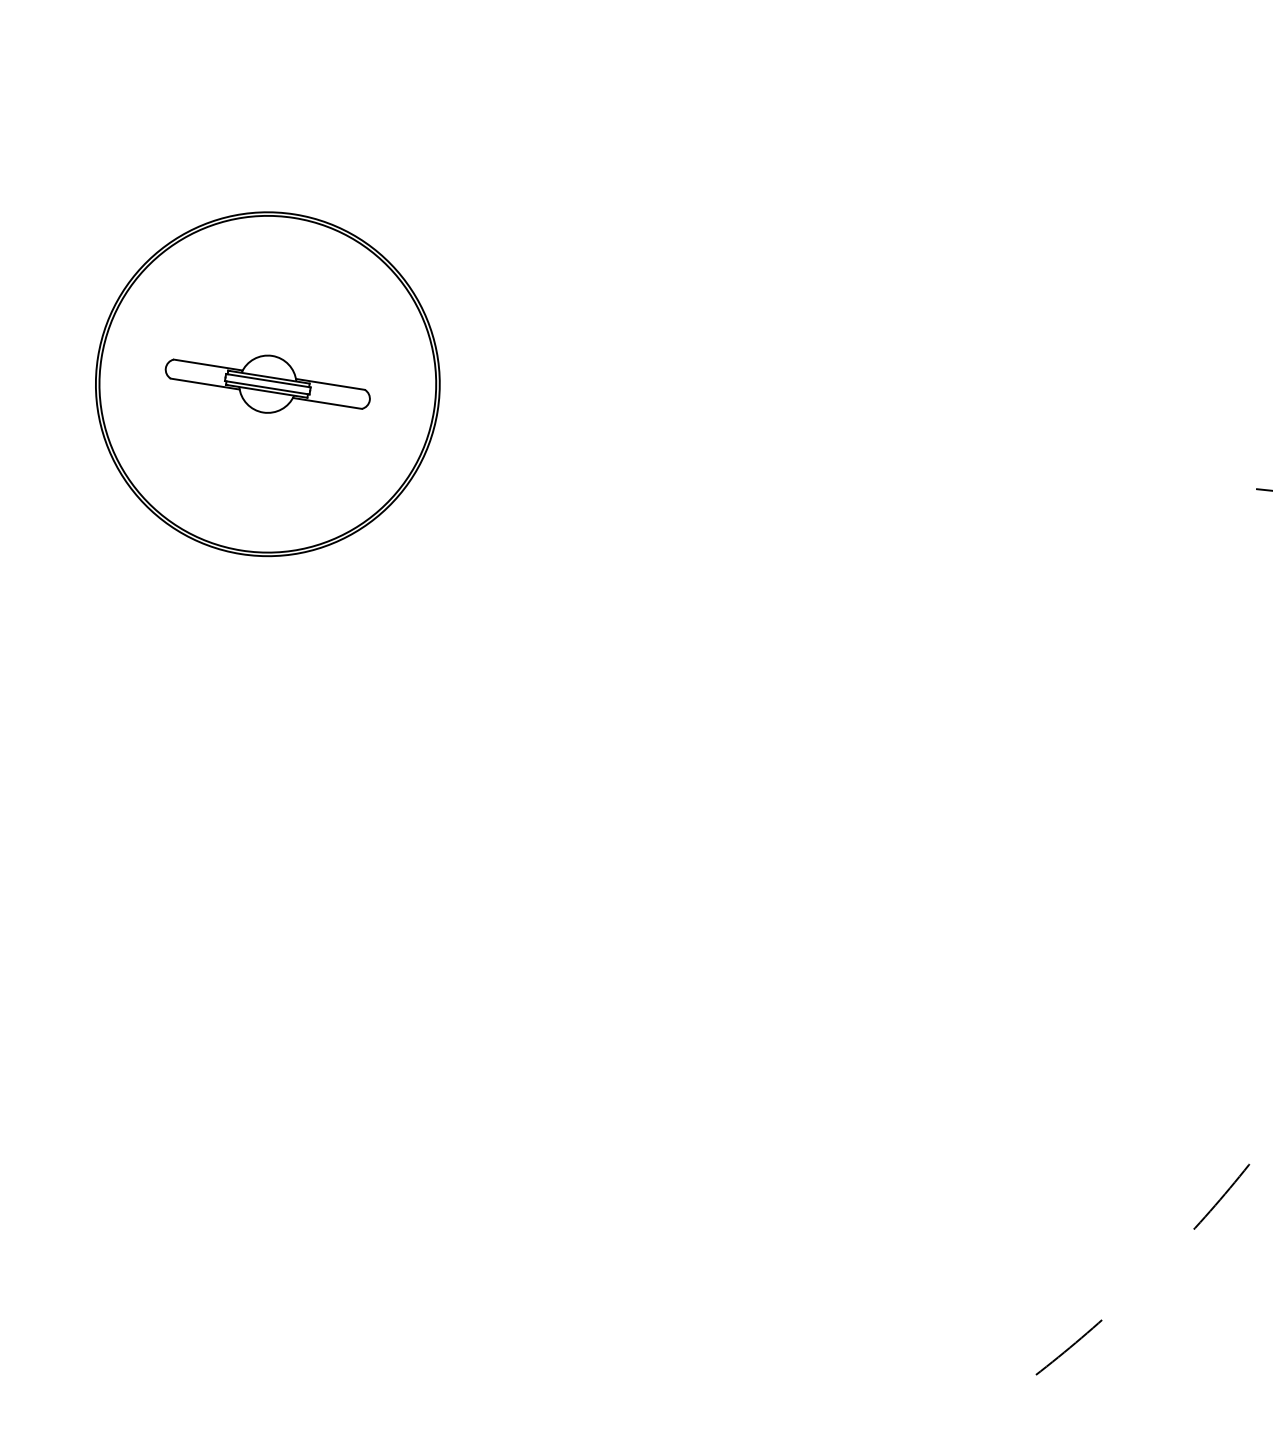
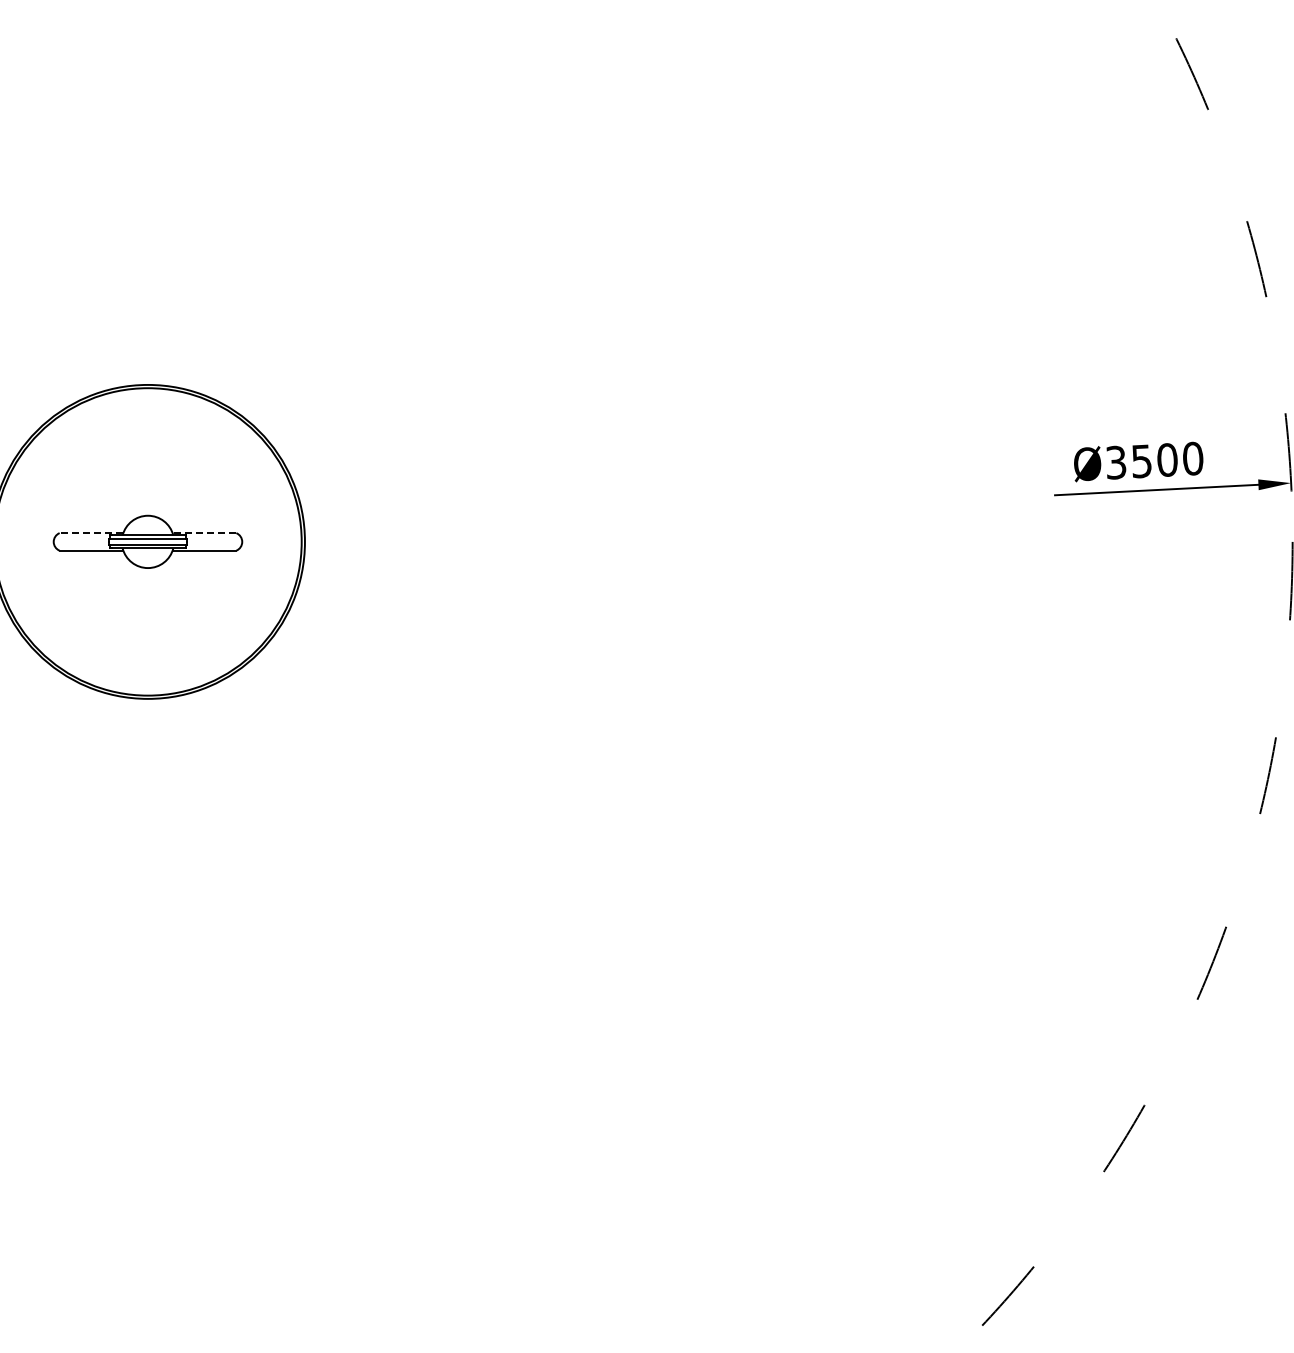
line: (208, 365) -> (91, 533), solid -> dashed
line: (330, 384) -> (204, 533), solid -> dashed

